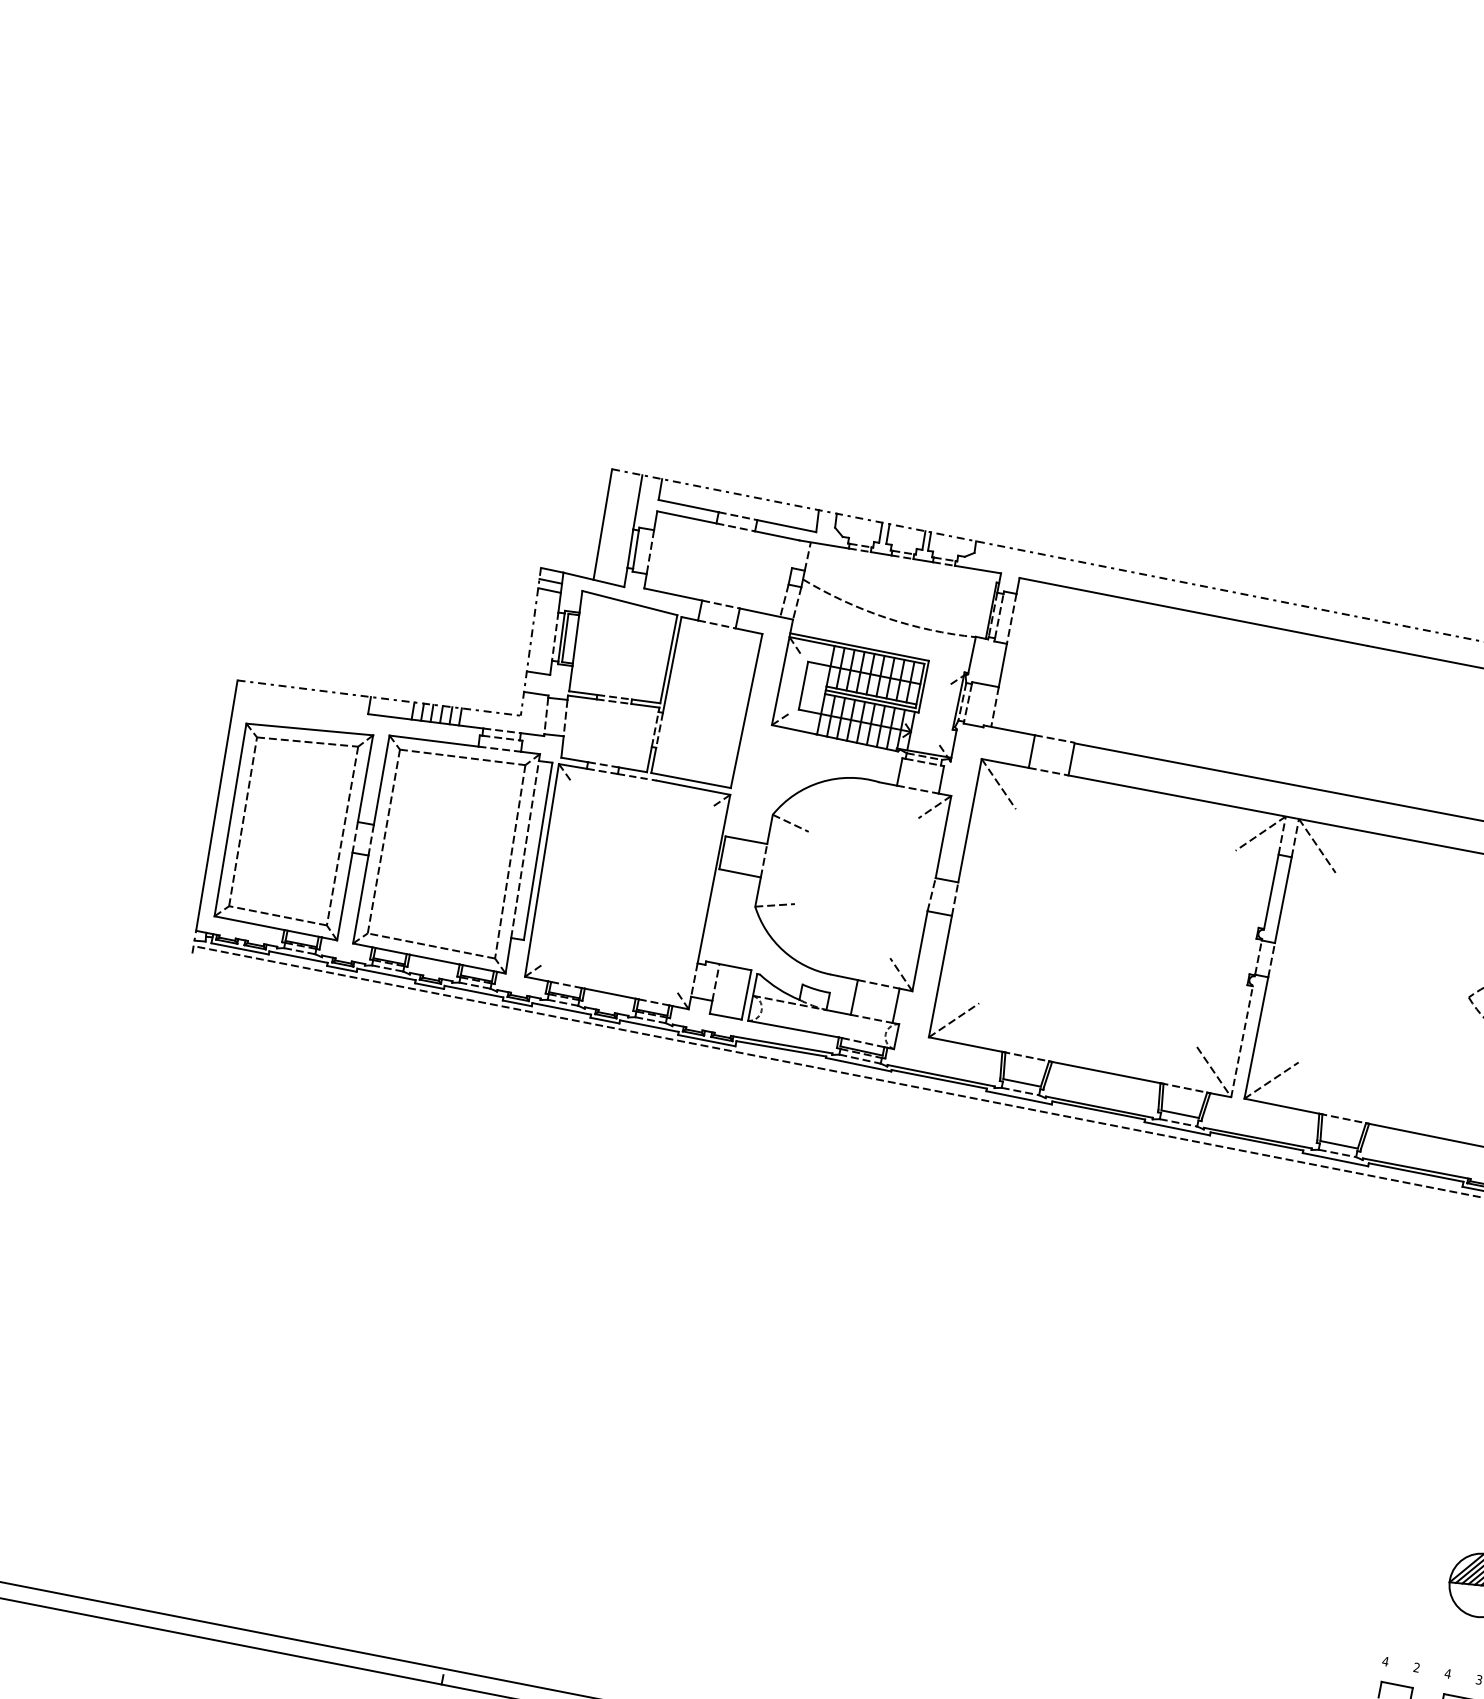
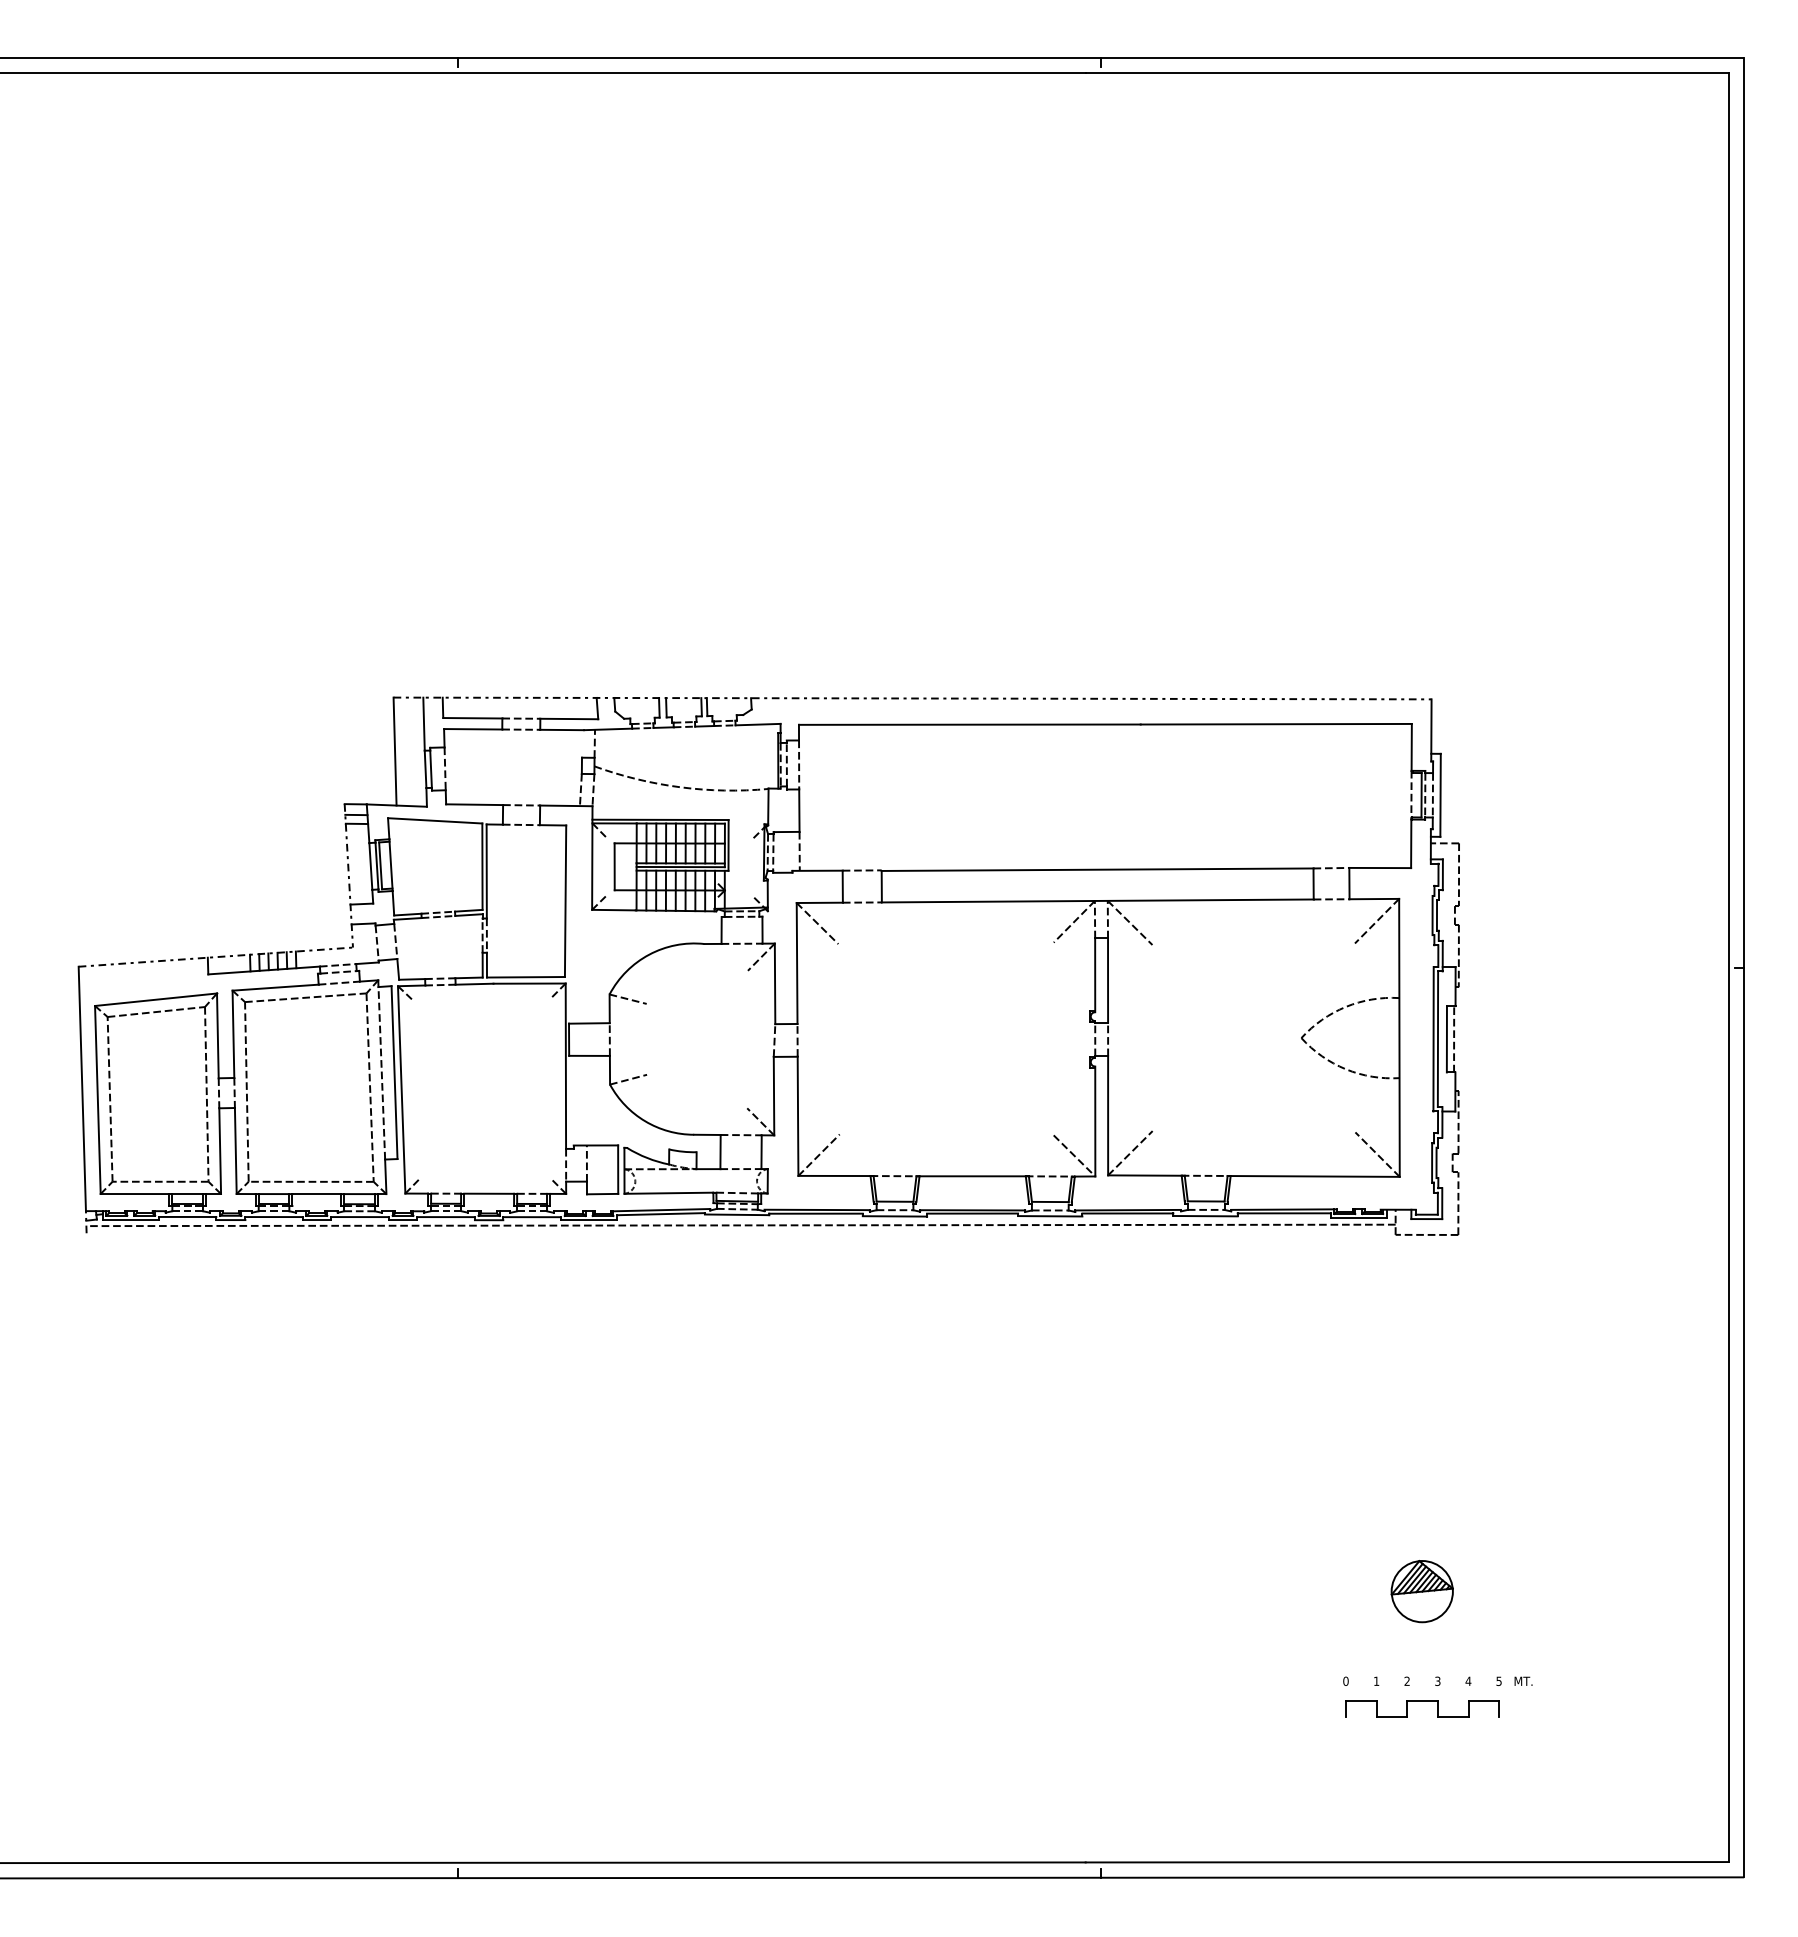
line: (554, 636) -> (370, 866), dashed -> solid
line: (637, 777) -> (474, 984), dashed -> solid
line: (1242, 1041) -> (1095, 1121), dashed -> solid
text: (1385, 1660) -> (1345, 1680), 4 -> 0
text: (1415, 1666) -> (1375, 1680), 2 -> 1
text: (1448, 1673) -> (1407, 1680), 4 -> 2

